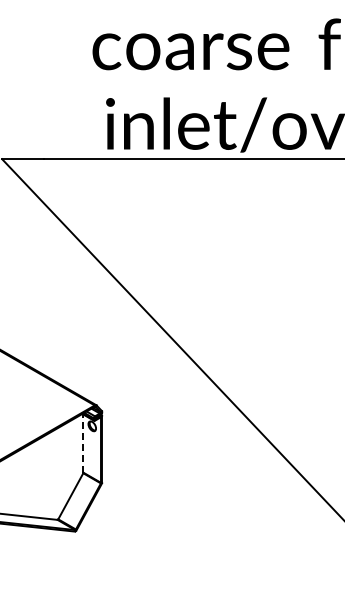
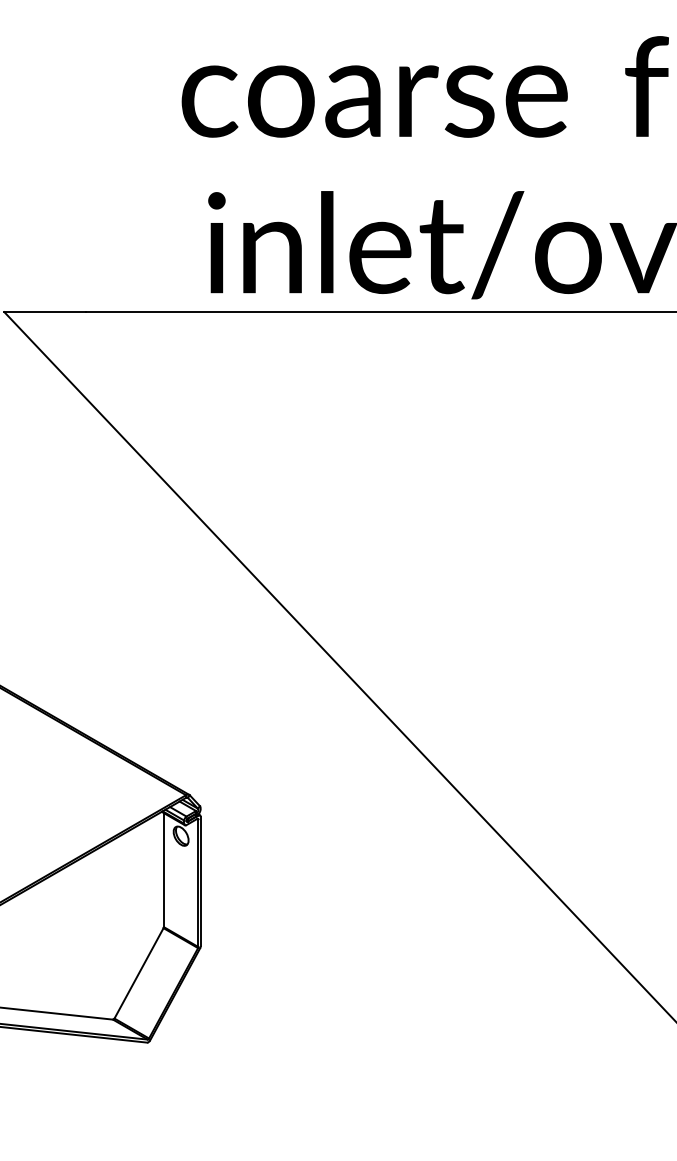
line: (83, 443) -> (163, 869), dashed -> solid

